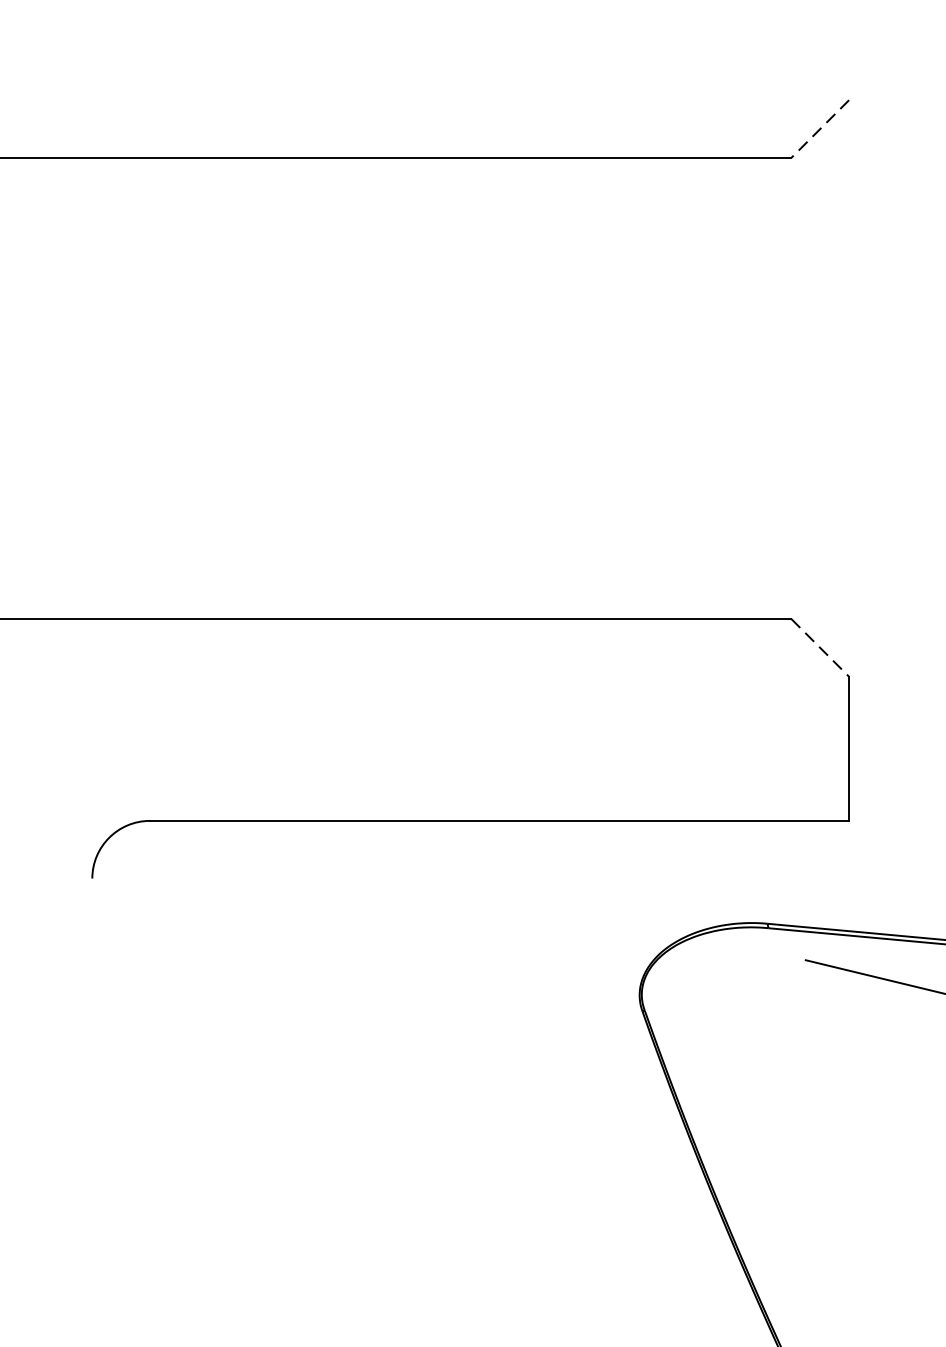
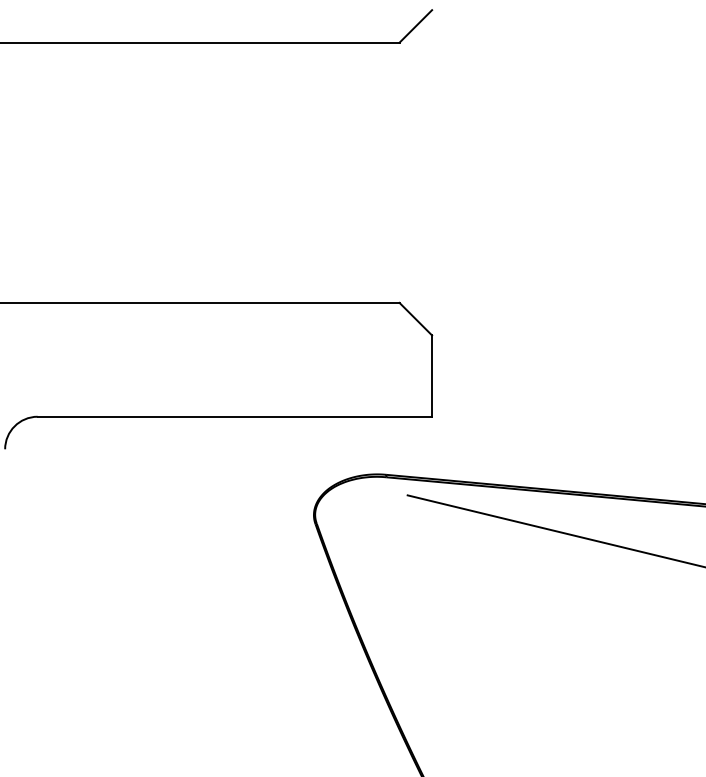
line: (819, 129) -> (415, 26), dashed -> solid
line: (821, 648) -> (416, 319), dashed -> solid

